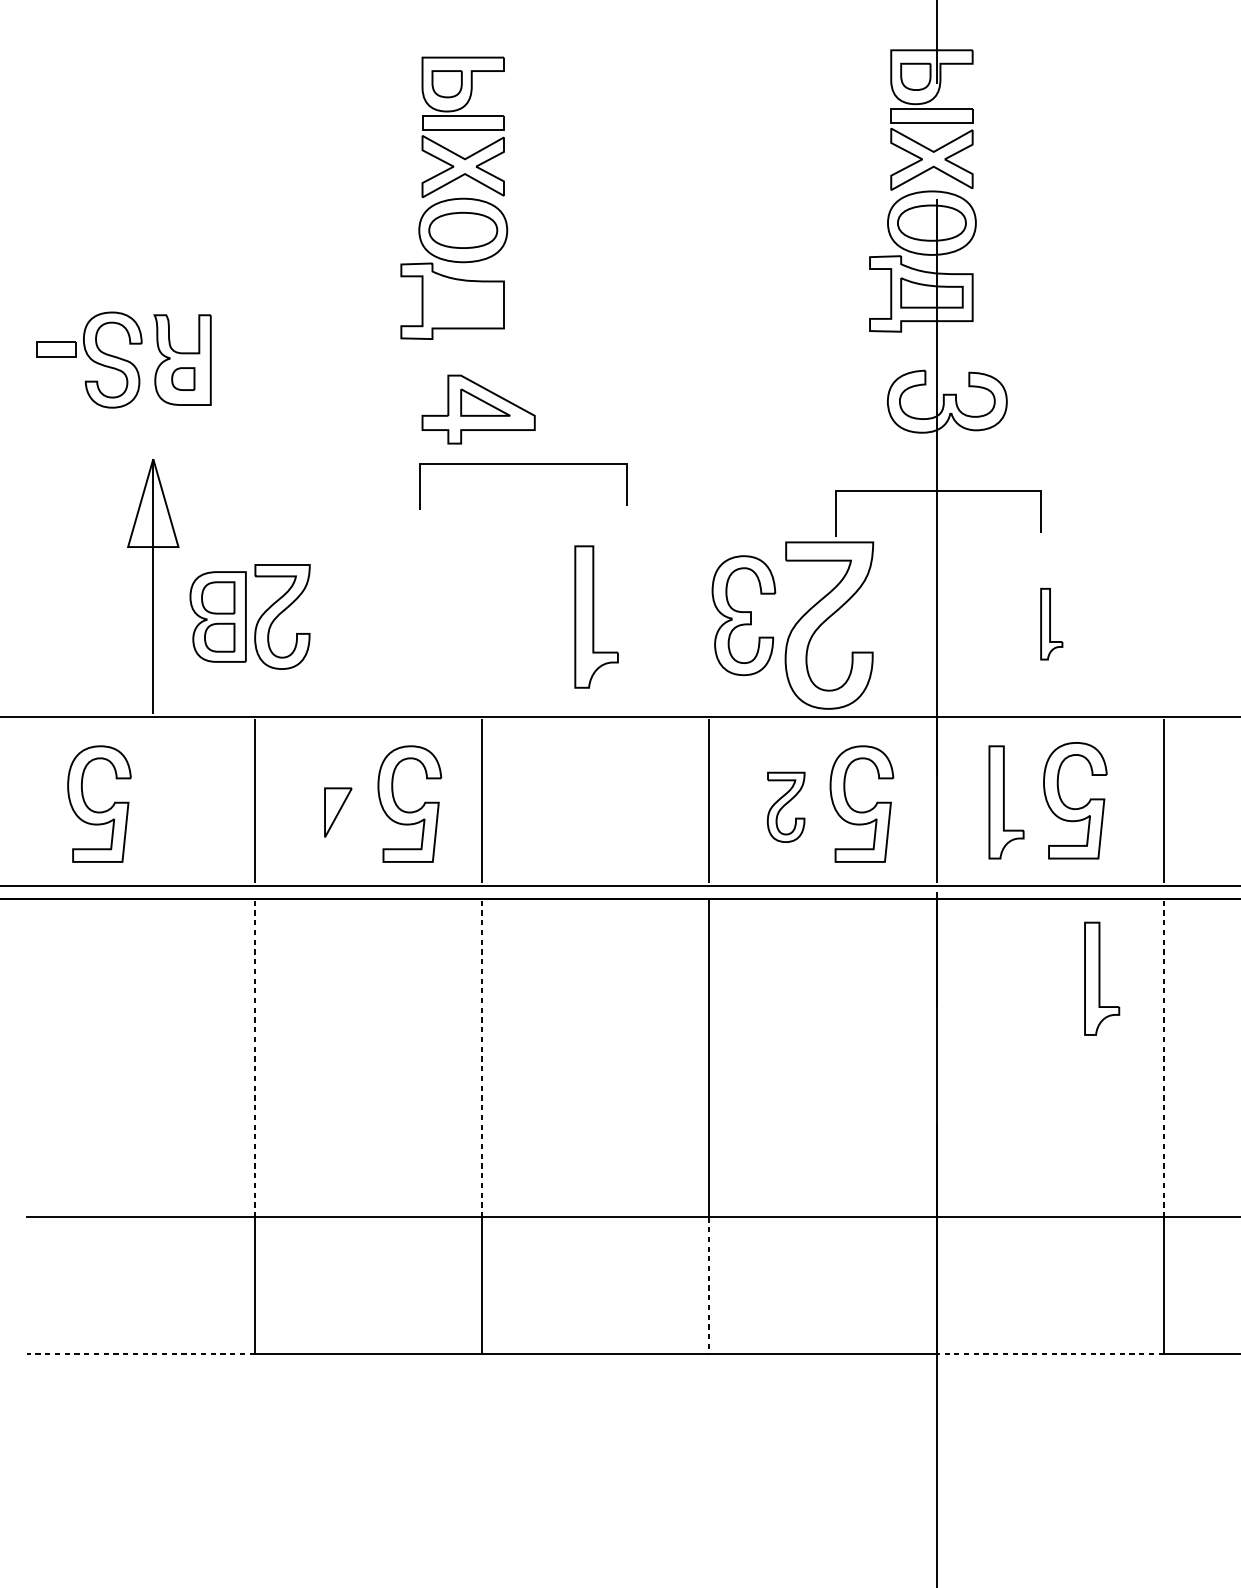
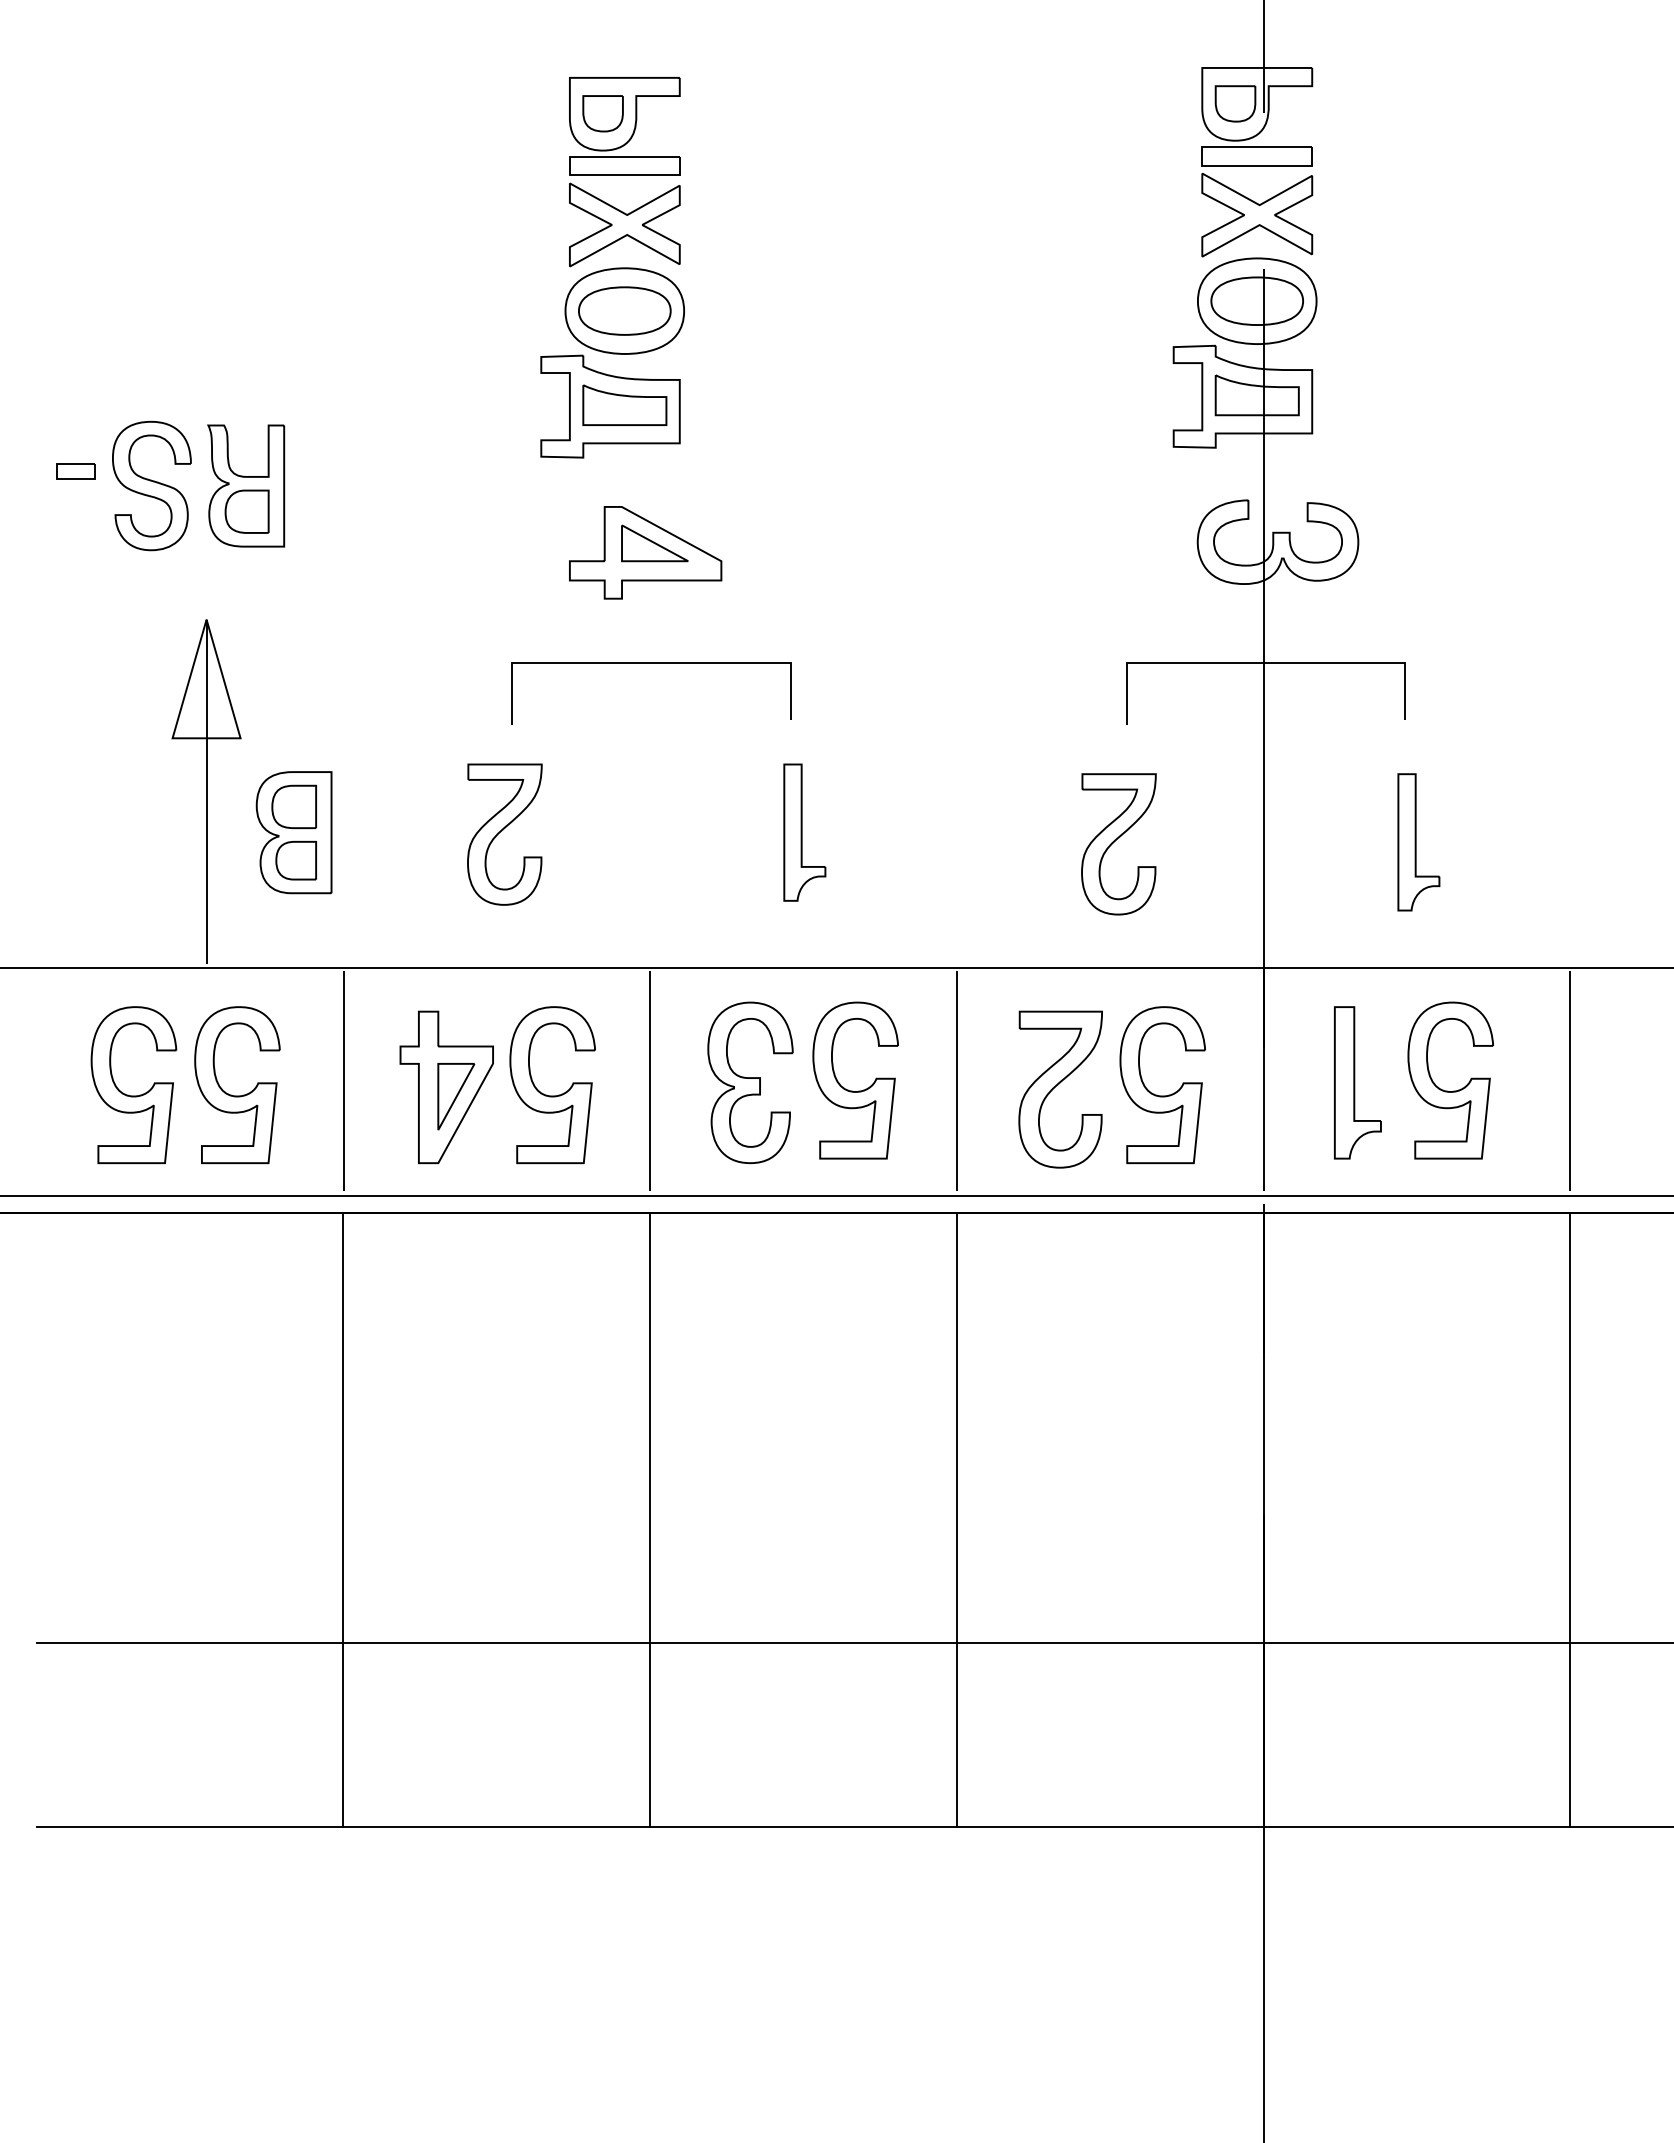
part: (463, 299) -> (624, 404), added
part: (56, 349) -> (75, 471), size x0.71
part: (182, 378) -> (246, 511), size x1.43
curve: (523, 464) -> (651, 663), moved
part: (743, 615) -> (750, 1082), moved
part: (282, 616) -> (504, 834), moved
part: (596, 616) -> (804, 832), size x0.71
part: (1051, 624) -> (1418, 842), size x1.43
part: (829, 625) -> (1118, 844), size x0.62
part: (331, 805) -> (446, 1087), added
part: (786, 807) -> (1060, 1089), size x1.67
part: (631, 808) -> (852, 1090), added
part: (176, 811) -> (237, 1095), added
part: (1101, 978) -> (1486, 1320), removed
line: (254, 1058) -> (343, 1428), dashed -> solid
line: (482, 1058) -> (650, 1428), dashed -> solid
line: (1164, 1058) -> (1570, 1428), dashed -> solid
line: (709, 1286) -> (956, 1735), dashed -> solid
line: (140, 1353) -> (189, 1826), dashed -> solid
line: (1049, 1353) -> (1416, 1826), dashed -> solid

